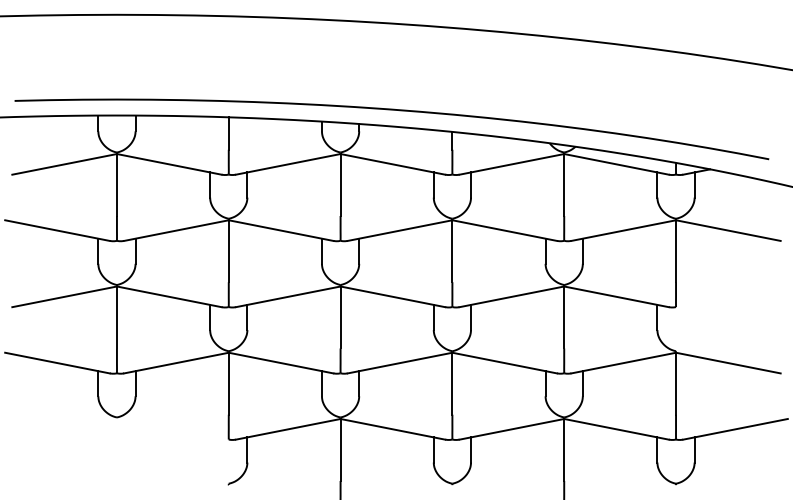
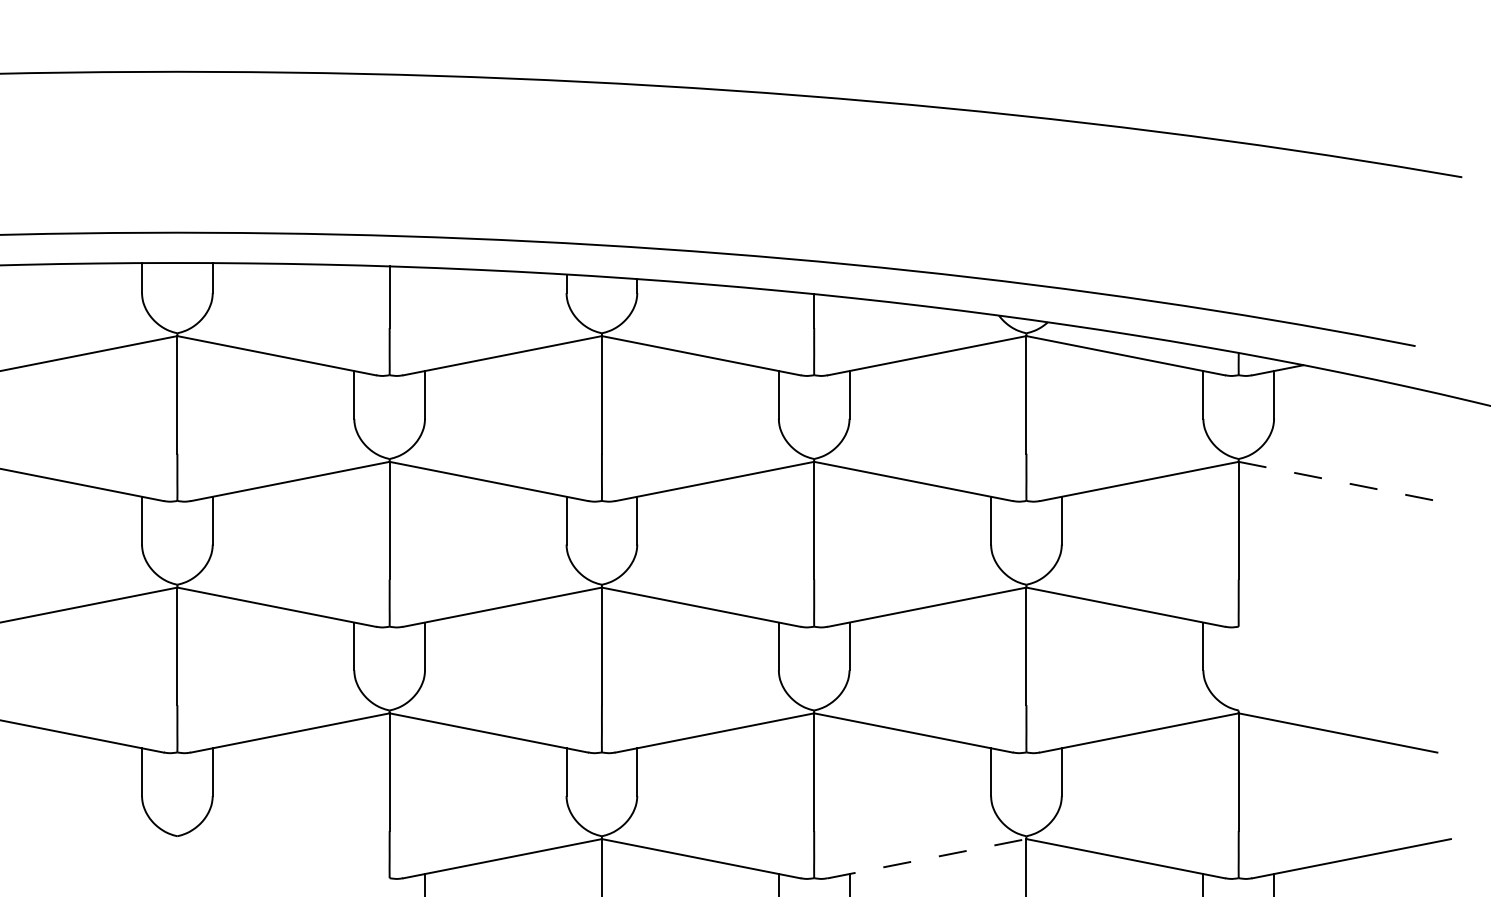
line: (728, 230) -> (1338, 481), solid -> dashed
line: (512, 429) -> (928, 859), solid -> dashed

